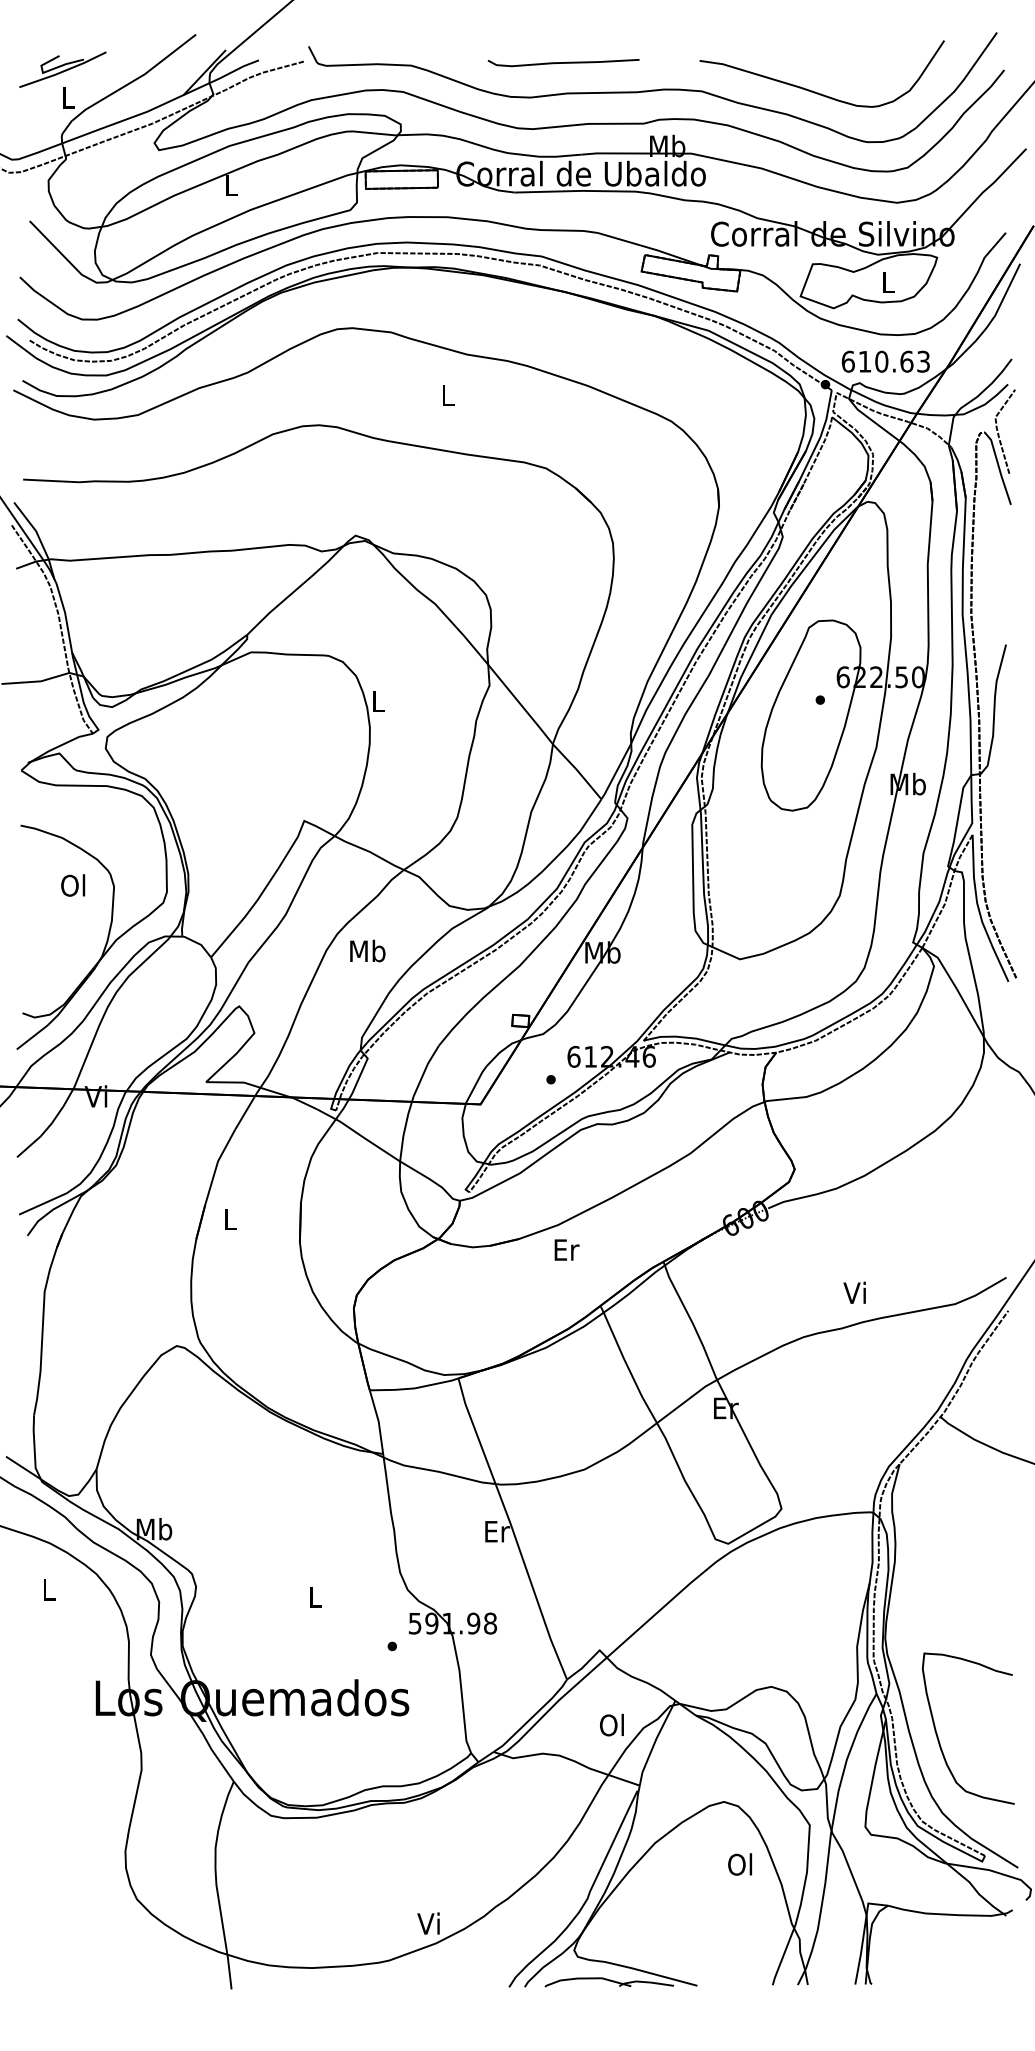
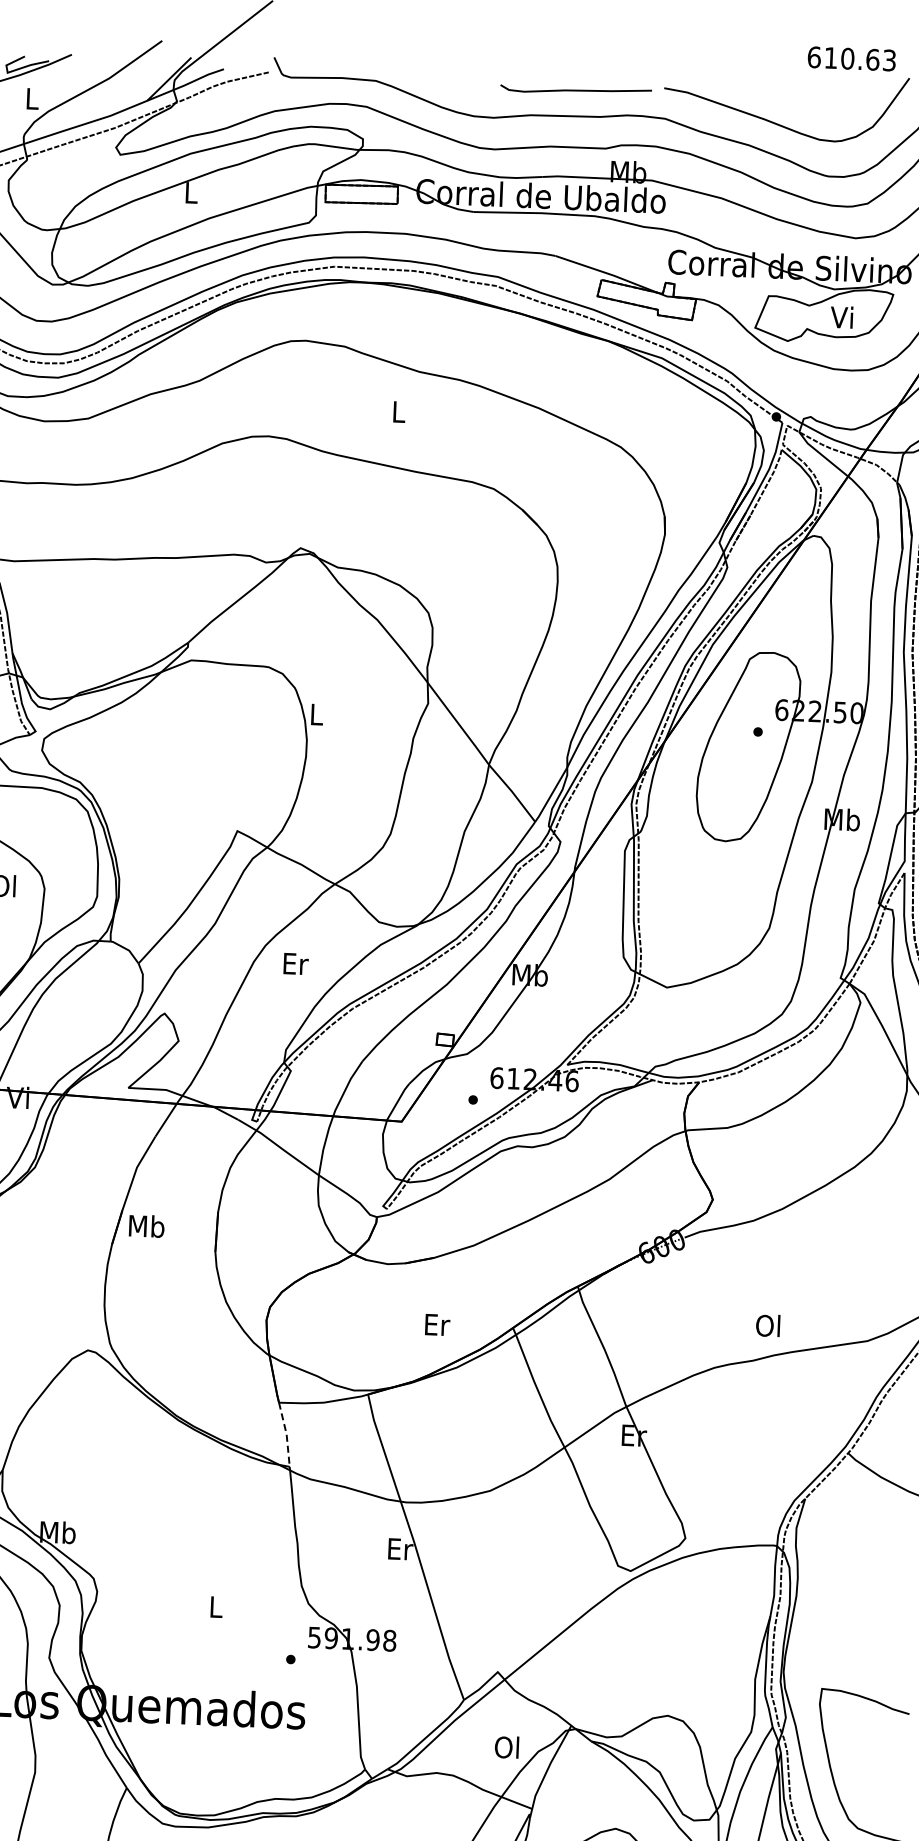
curve: (563, 63) -> (575, 91), moved
text: (886, 282) -> (841, 317), L -> Vi
text: (885, 361) -> (851, 58), moved
text: (367, 950) -> (295, 963), Mb -> Er
text: (230, 1219) -> (147, 1226), L -> Mb
text: (566, 1249) -> (437, 1324), moved
text: (855, 1292) -> (768, 1325), Vi -> Ol
line: (378, 1421) -> (286, 1434), solid -> dashed

